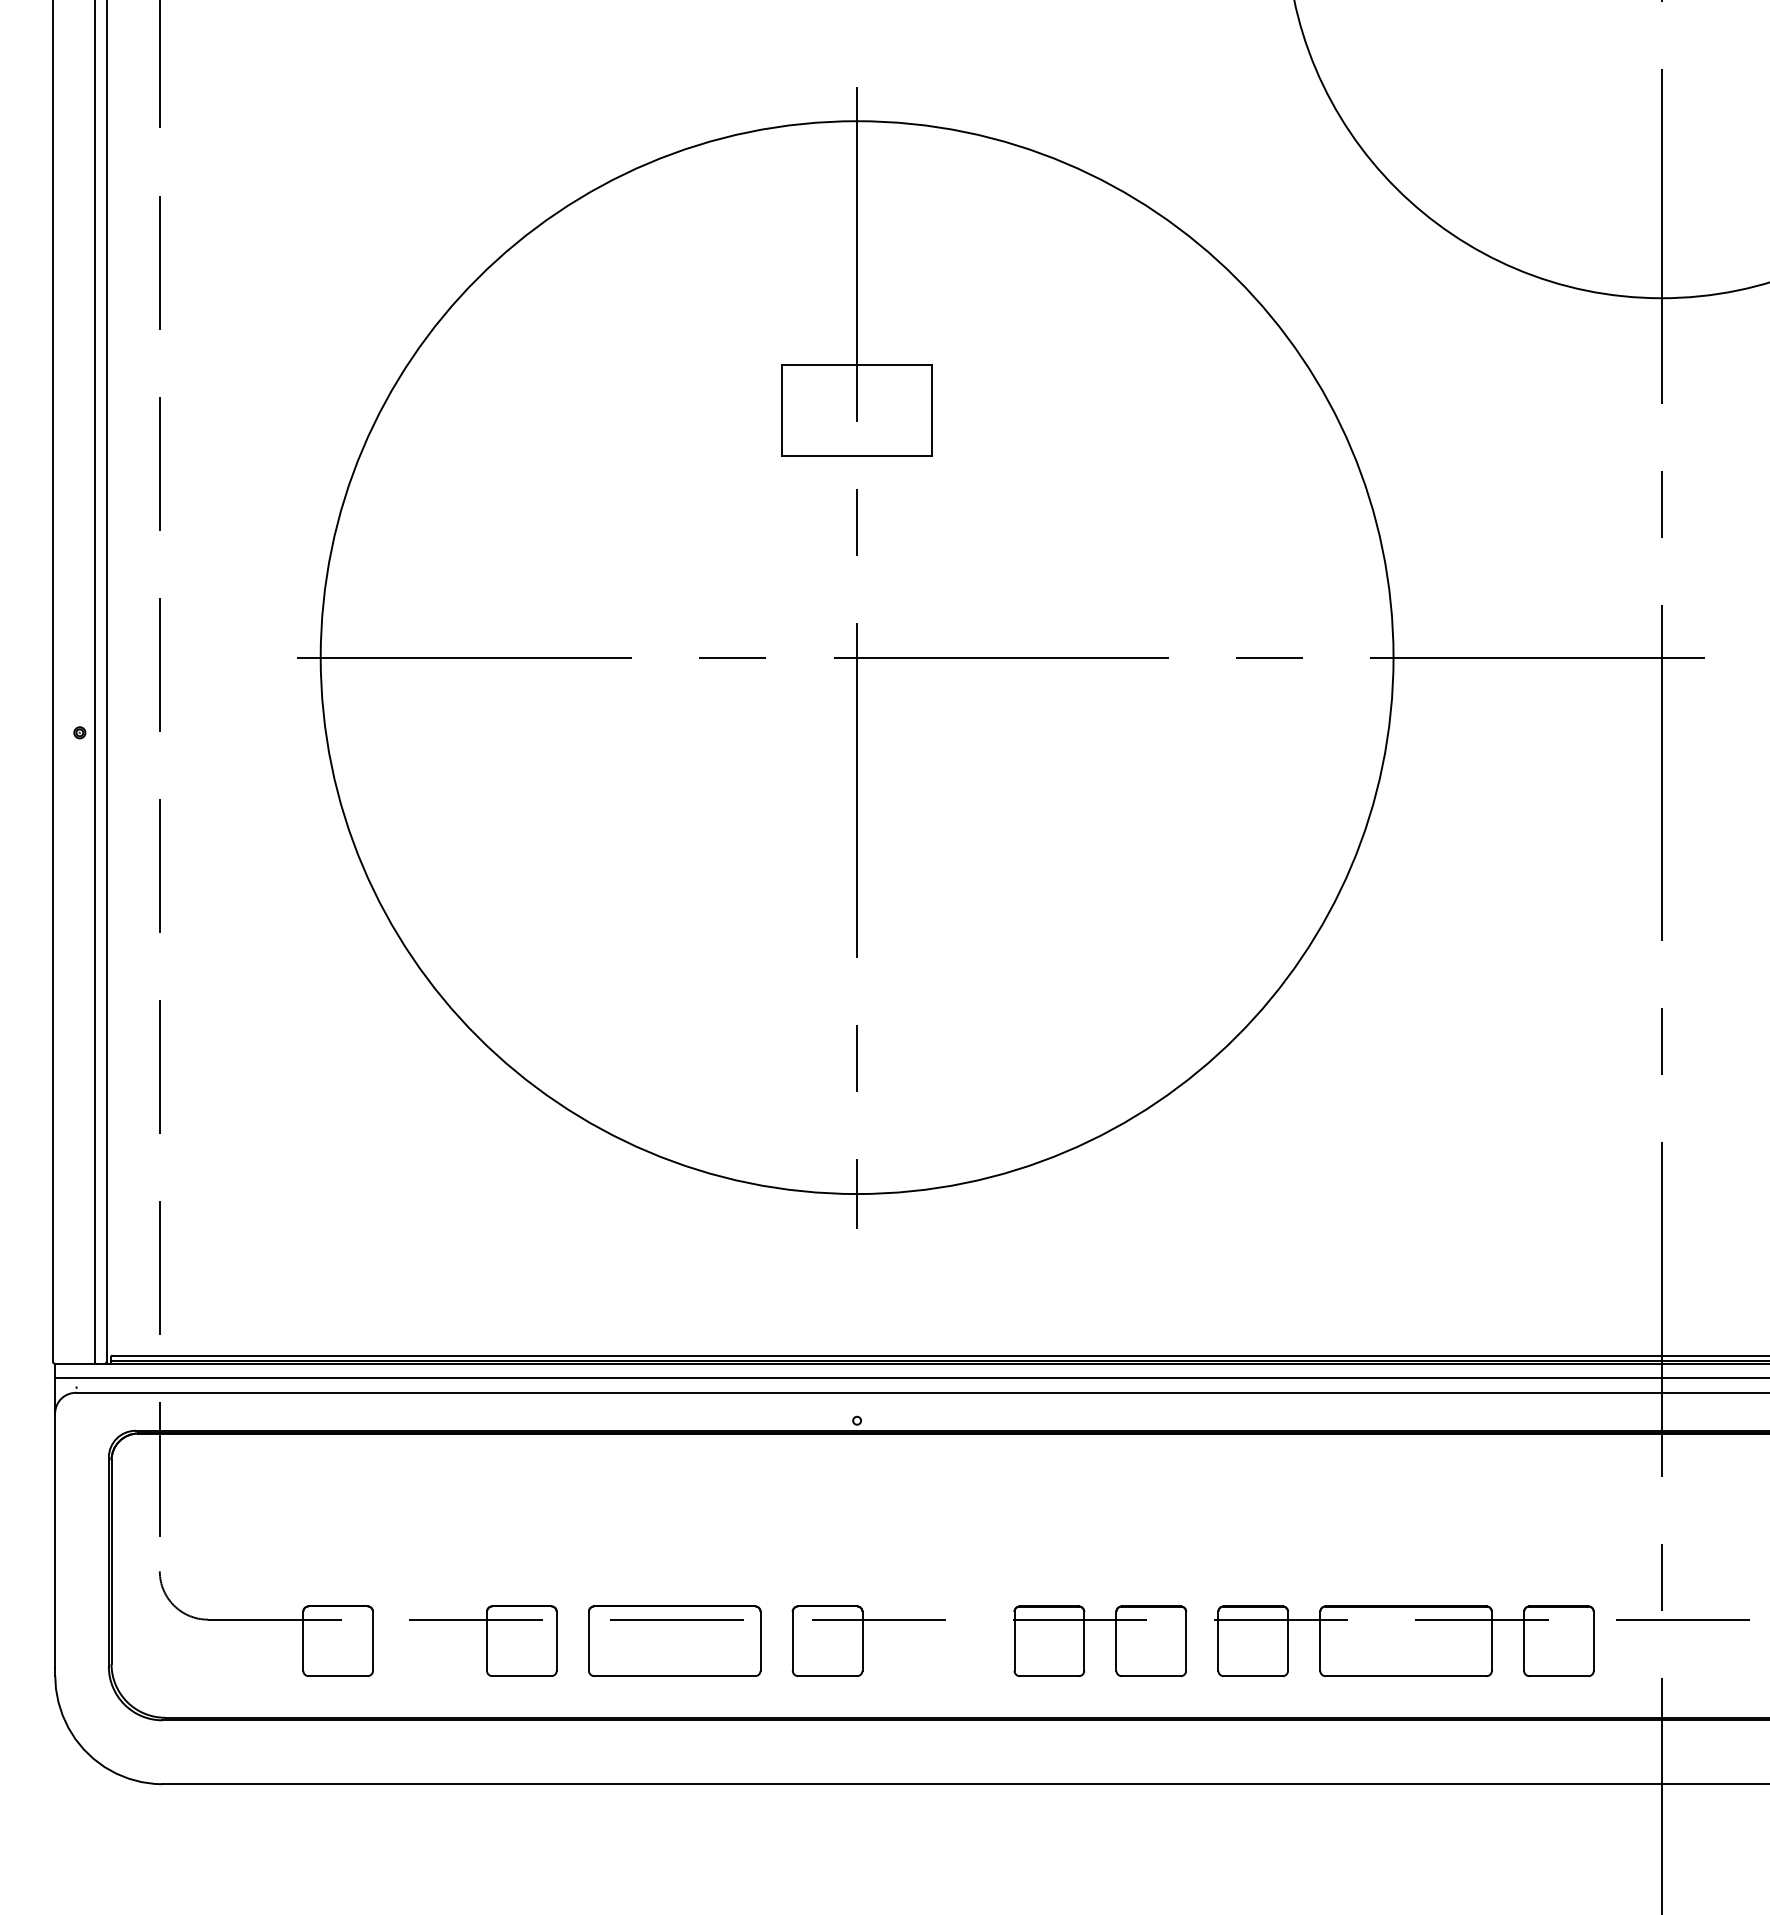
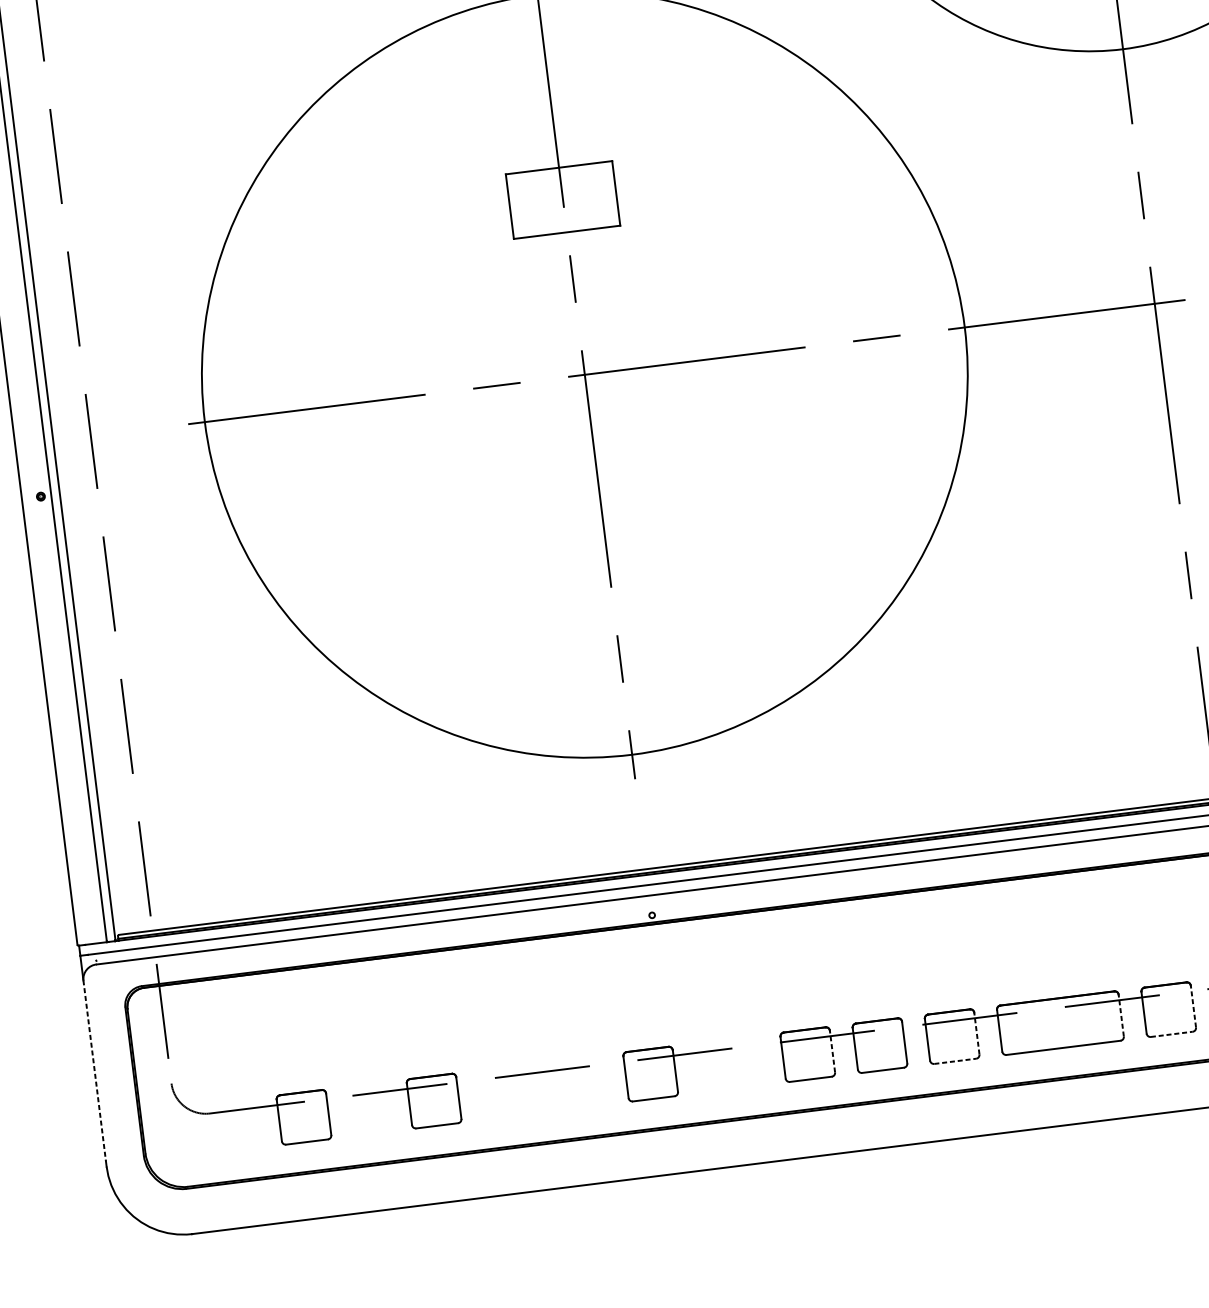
line: (55, 1540) -> (94, 1070), solid -> dashed
part: (674, 1640) -> (542, 1087), removed
line: (1084, 1640) -> (832, 1050), solid -> dashed
line: (1288, 1640) -> (977, 1032), solid -> dashed
line: (1491, 1640) -> (1120, 1015), solid -> dashed
line: (1593, 1640) -> (1193, 1006), solid -> dashed
line: (1253, 1676) -> (955, 1061), solid -> dashed
line: (1558, 1676) -> (1171, 1034), solid -> dashed

